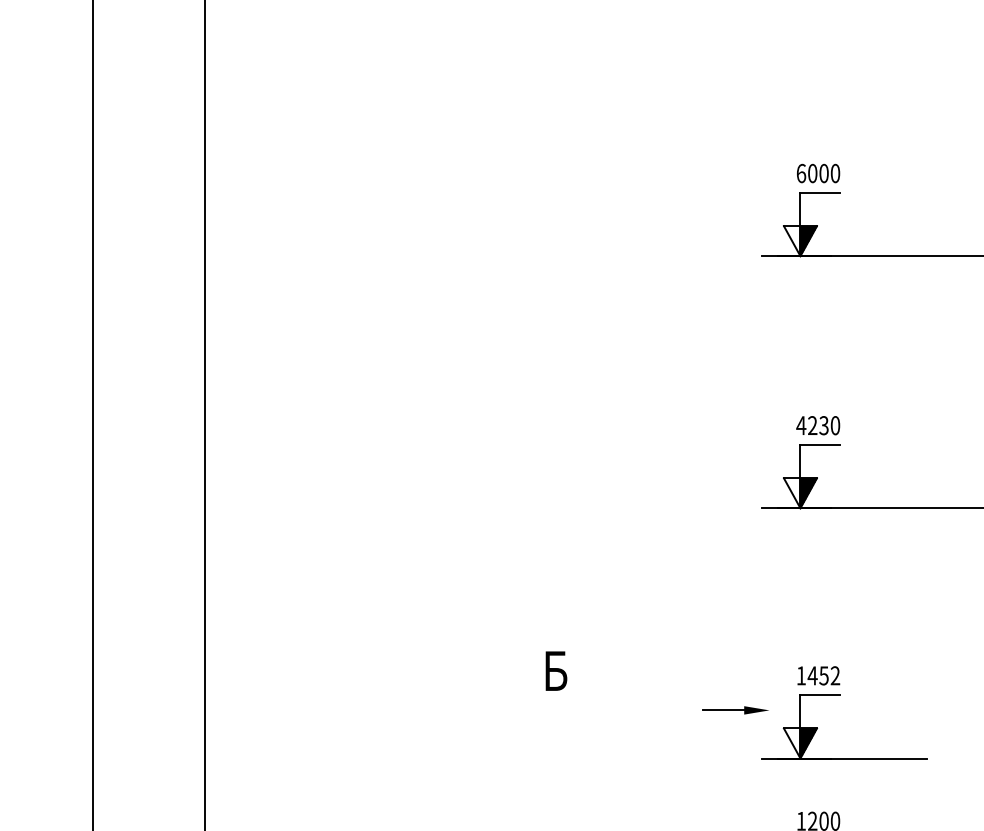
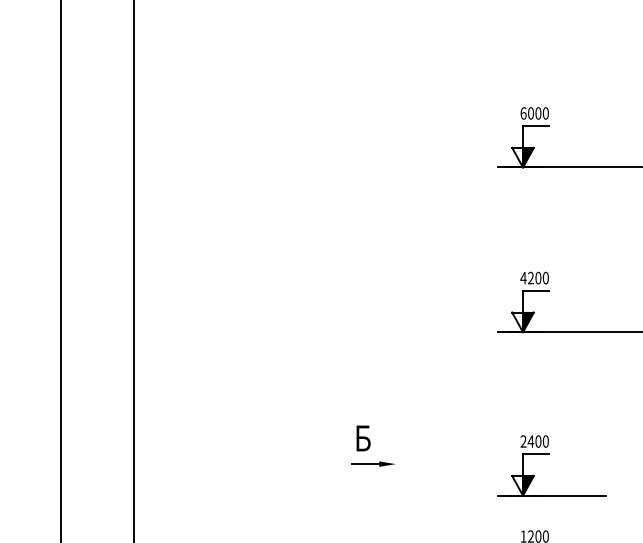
text: (824, 426) -> (538, 278), 4230 -> 4200
text: (818, 675) -> (534, 441), 1452 -> 2400
part: (733, 709) -> (372, 463), moved

